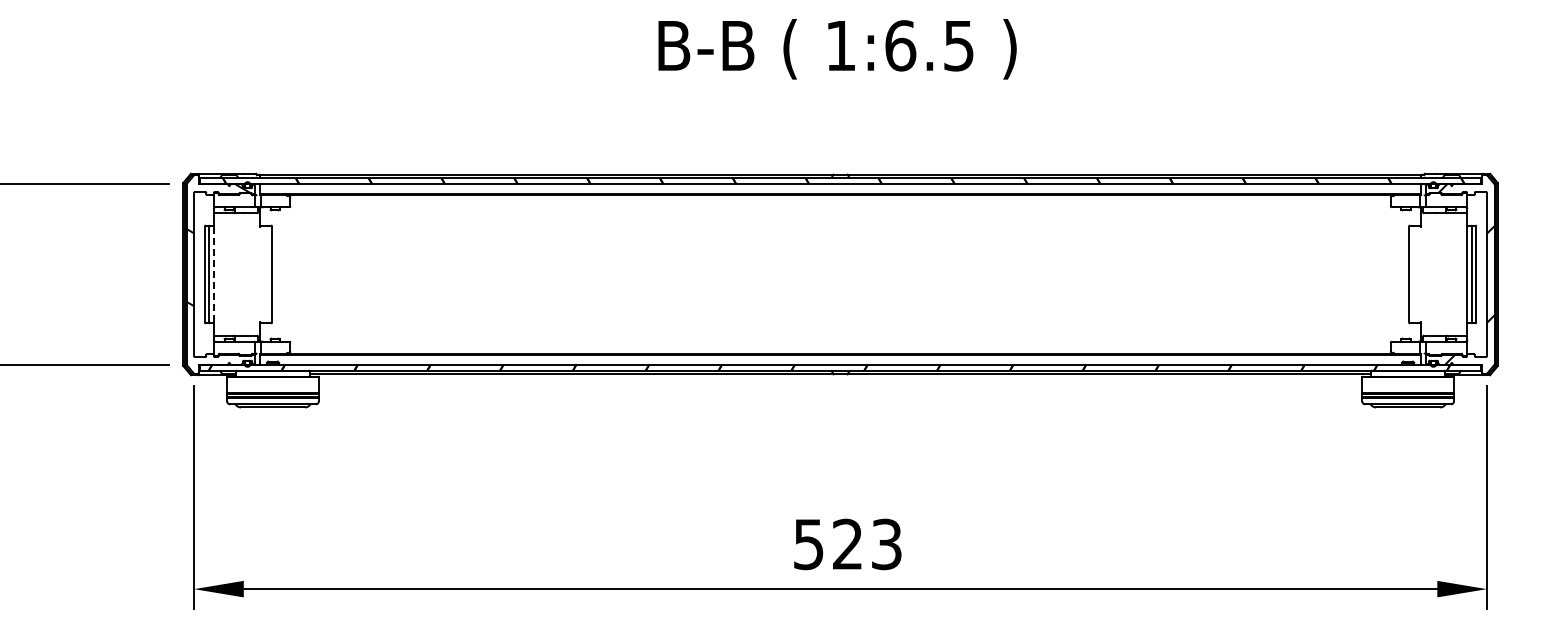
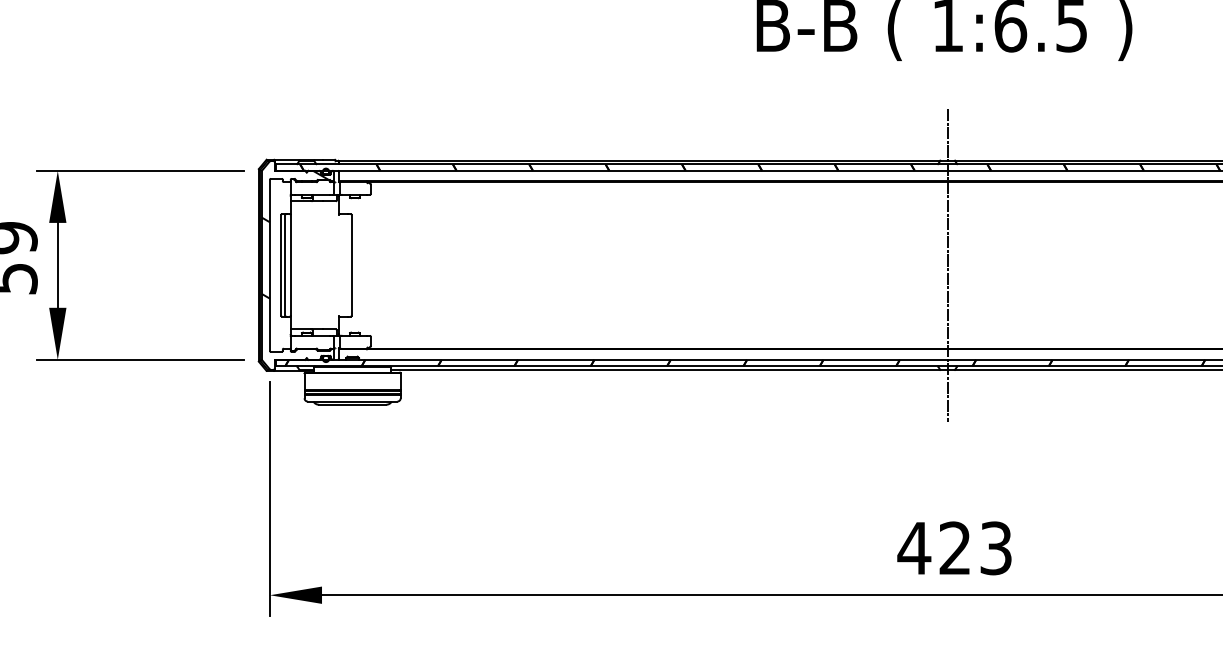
line: (214, 274) -> (291, 265), dashed -> solid
line: (840, 274) -> (947, 265), added
text: (808, 544) -> (914, 548), 523 -> 423

